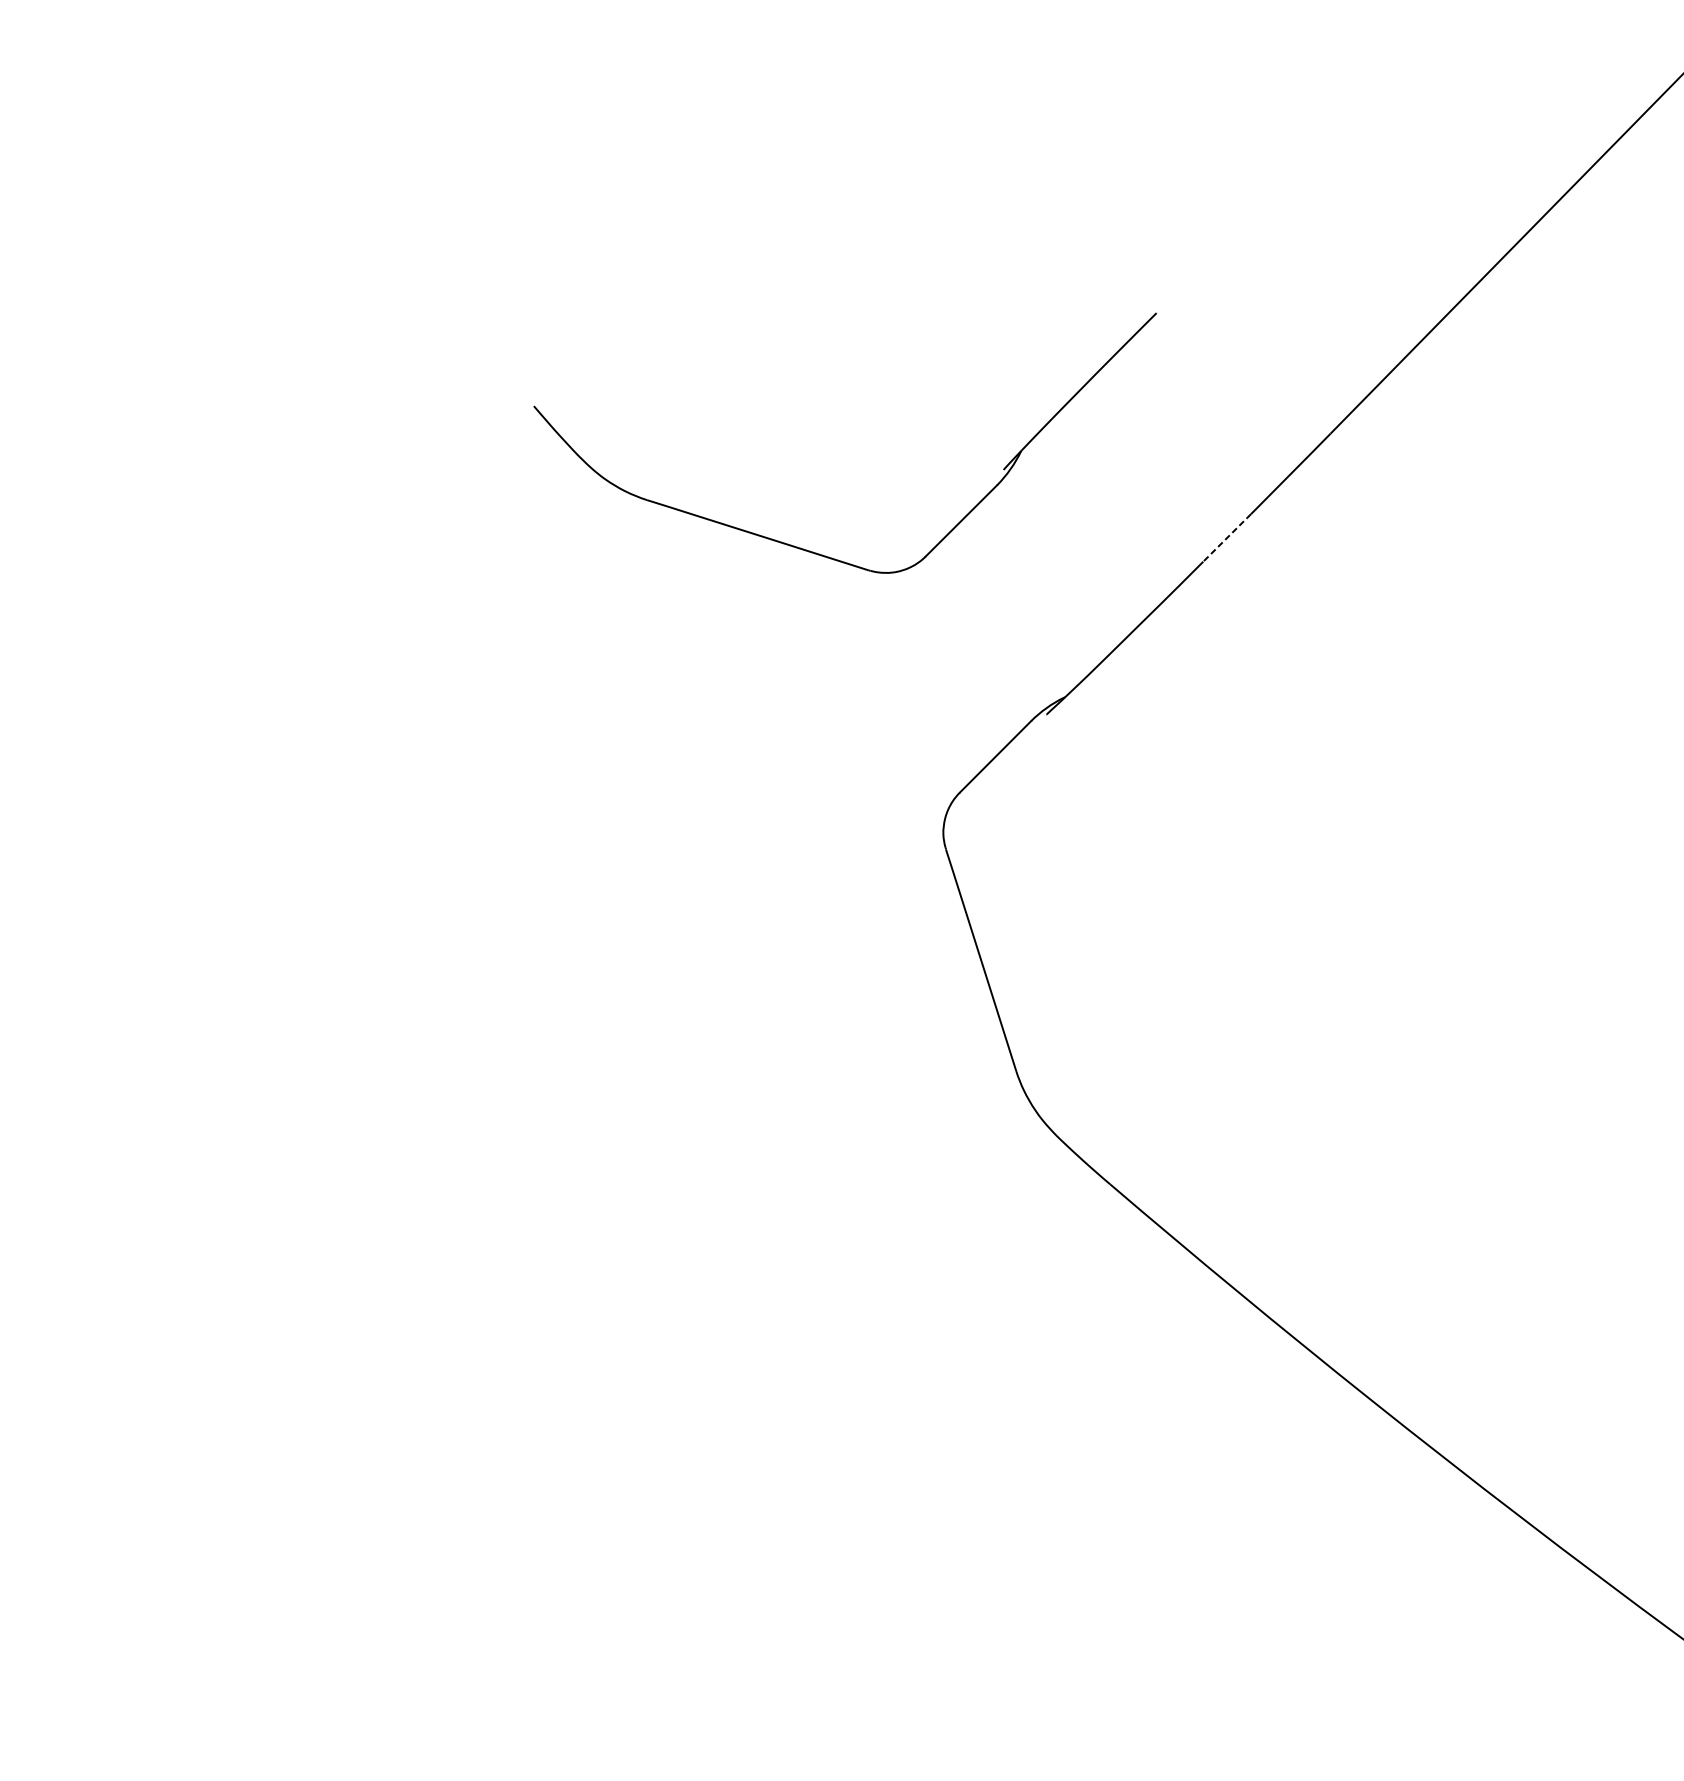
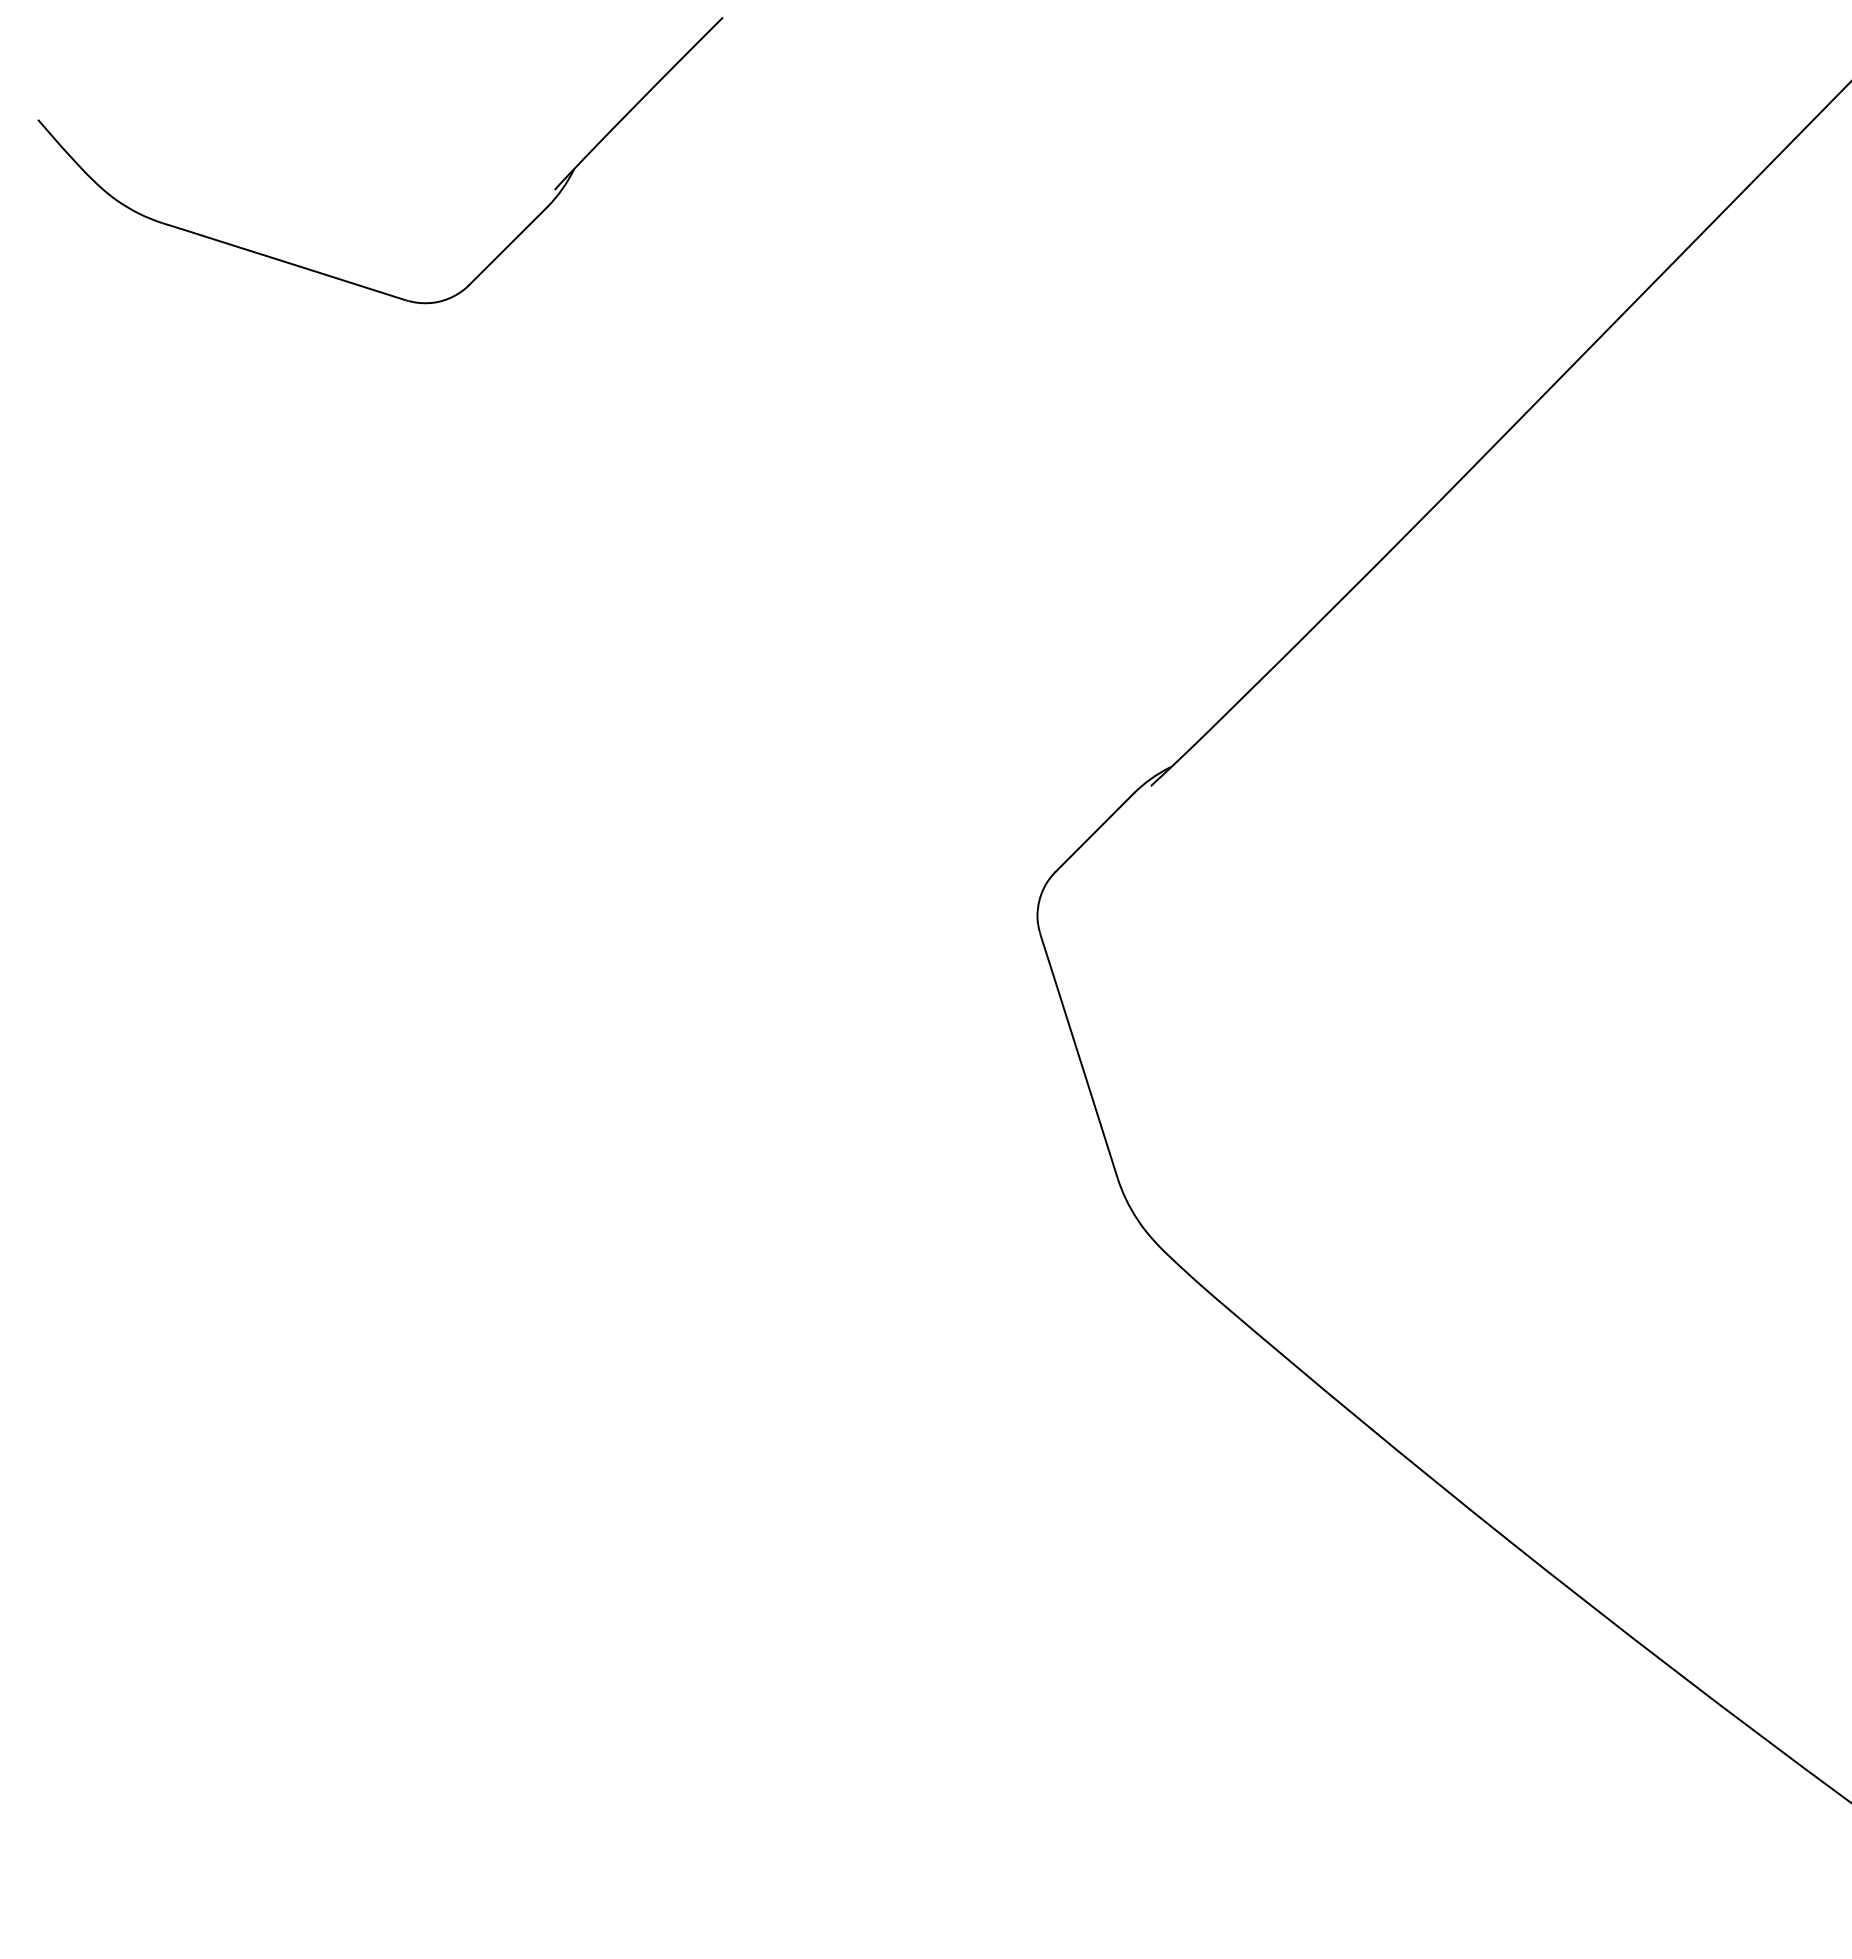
line: (1227, 537) -> (1349, 591), dashed -> solid
part: (809, 550) -> (341, 278), moved

